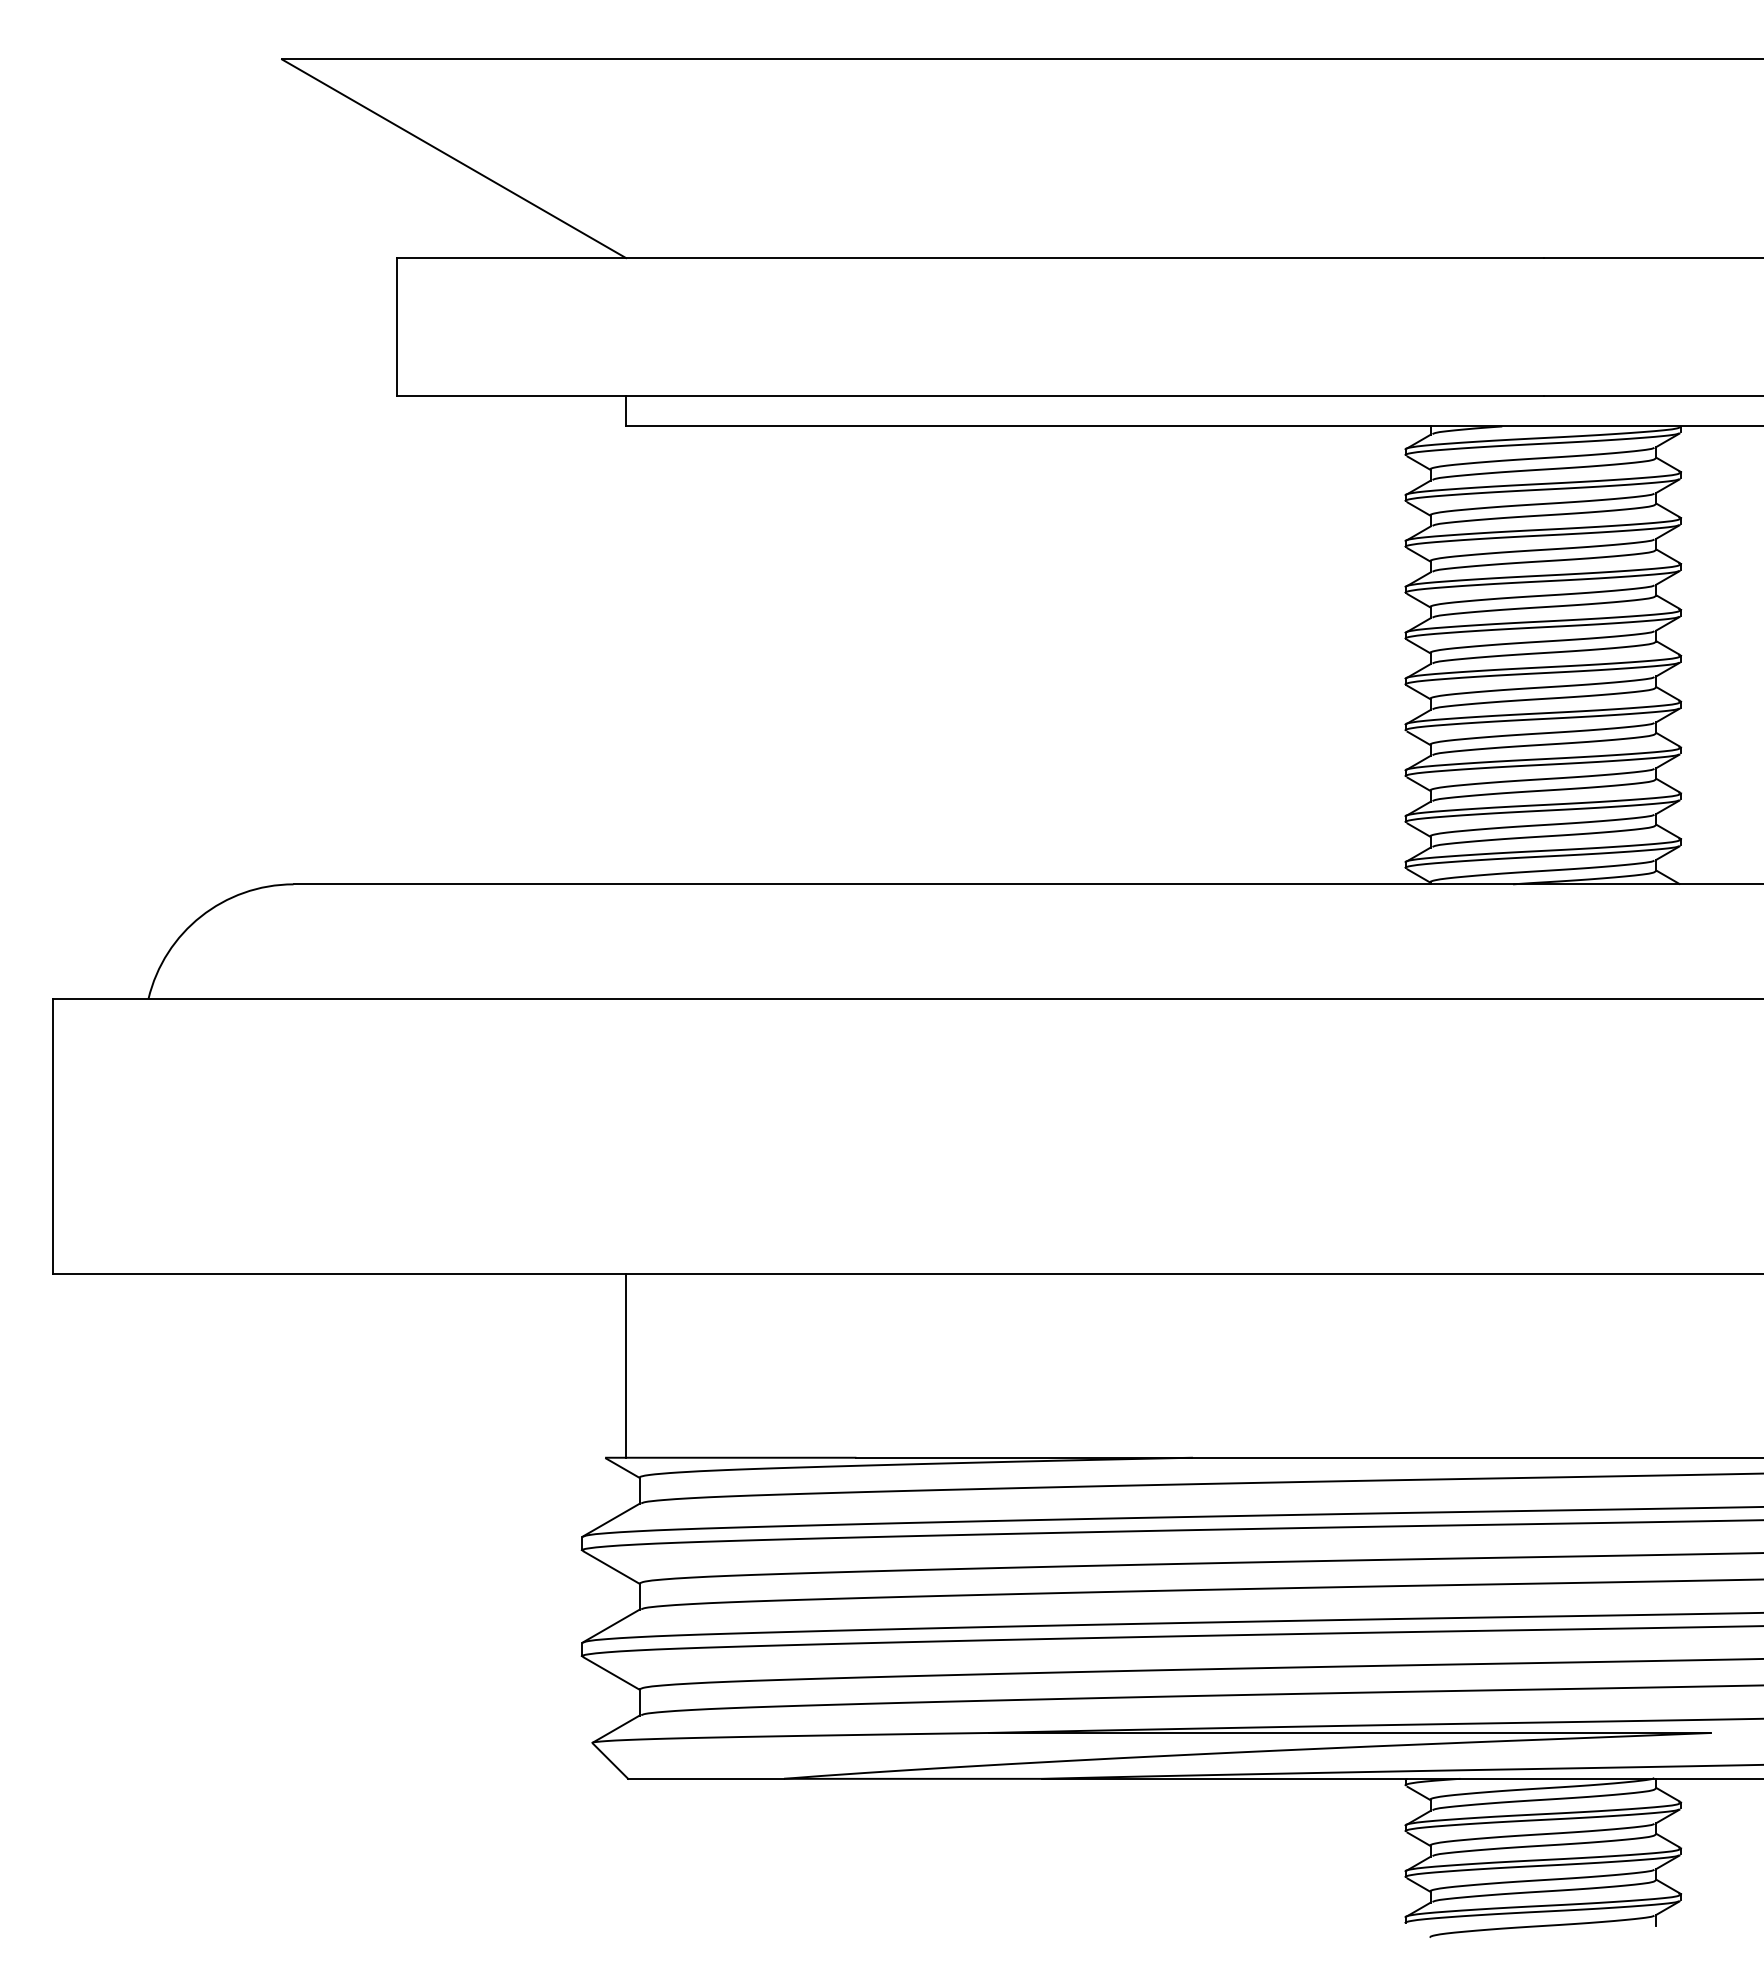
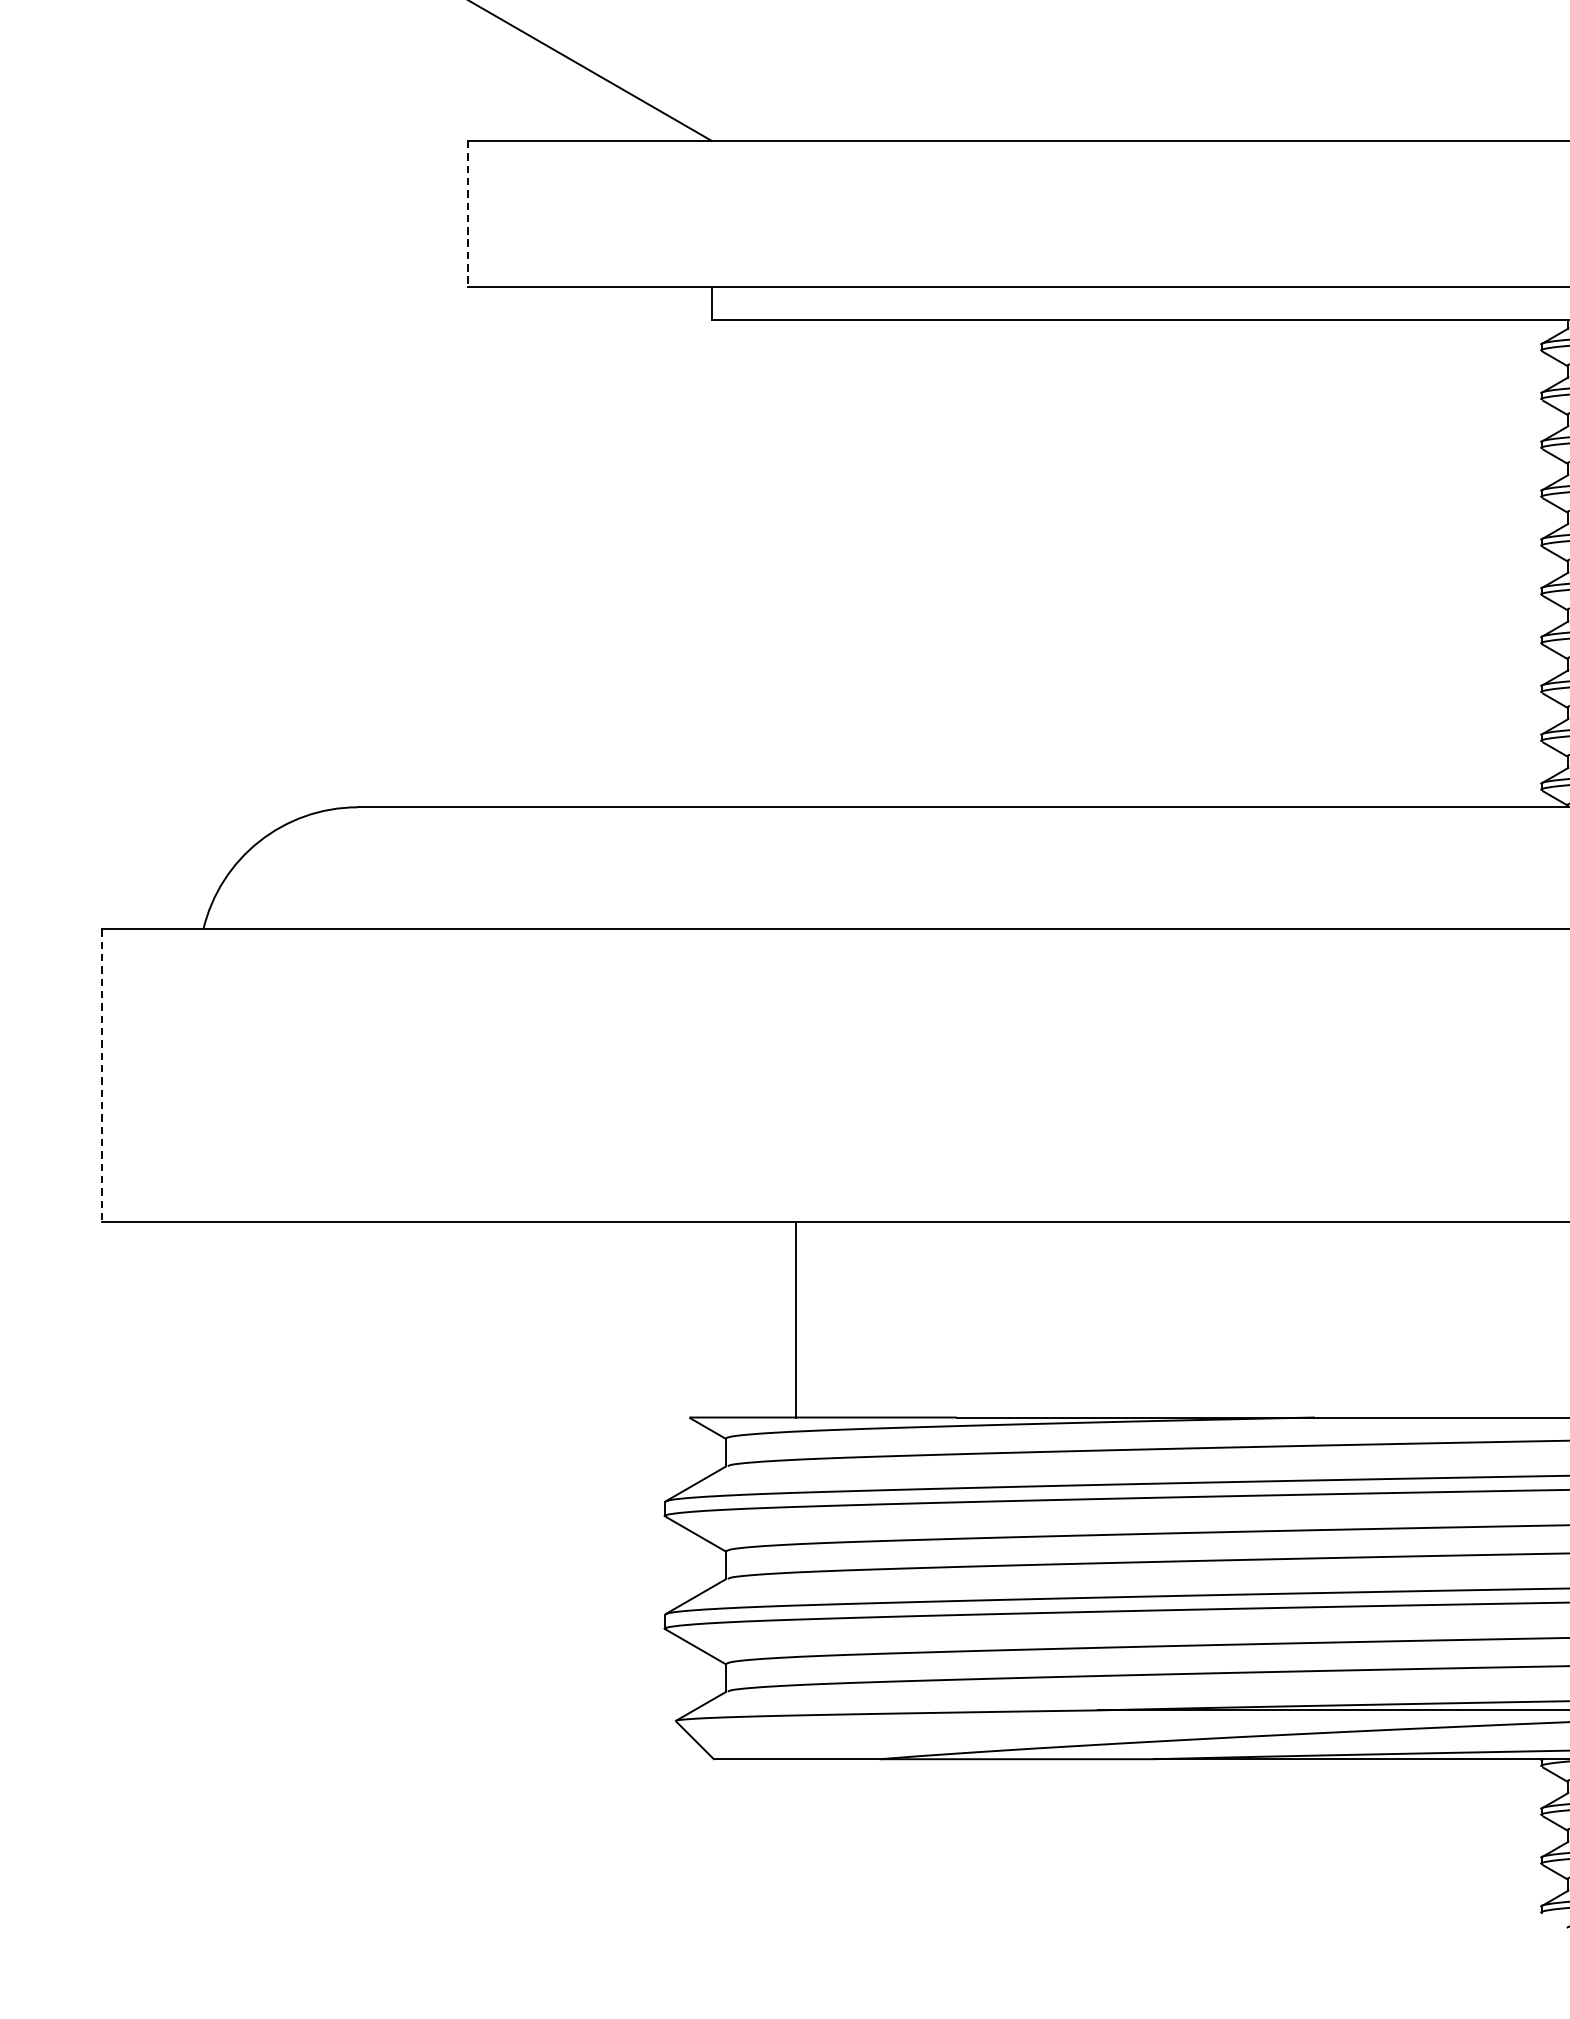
line: (396, 326) -> (467, 213), solid -> dashed
line: (52, 1136) -> (101, 1075), solid -> dashed
line: (626, 1365) -> (796, 1319), moved

